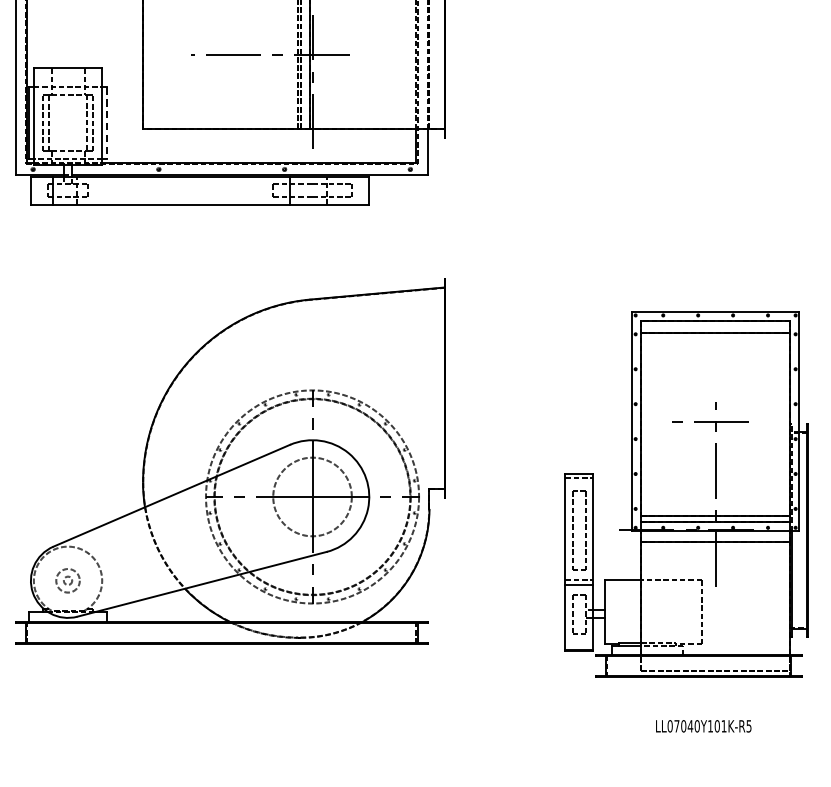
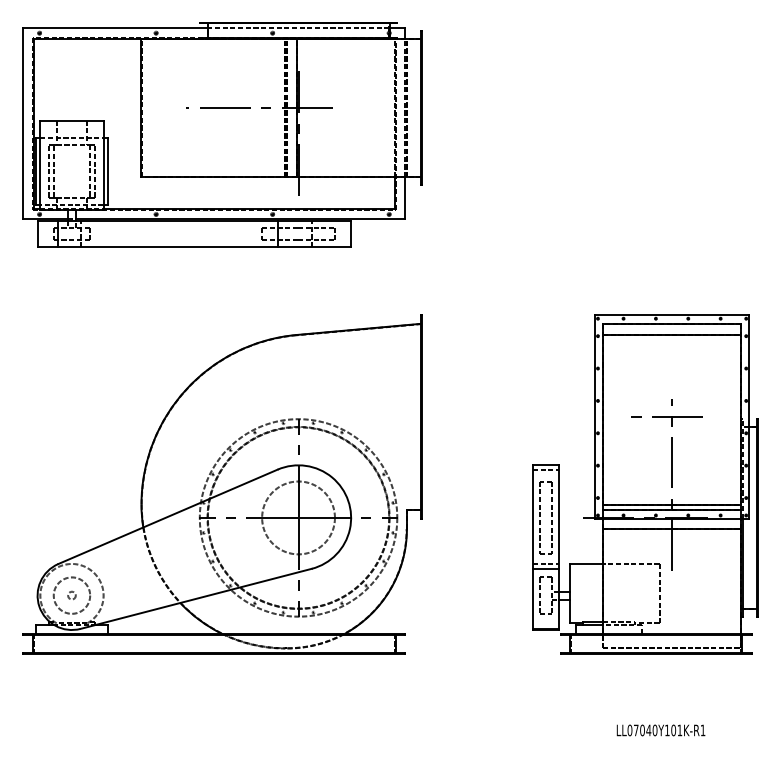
line: (107, 123) -> (108, 171), dashed -> solid
part: (686, 494) -> (645, 484), moved
circle: (67, 580) -> (71, 595), size x1.67
text: (748, 726) -> (702, 730), LL07040Y101K-R5 -> LL07040Y101K-R1

